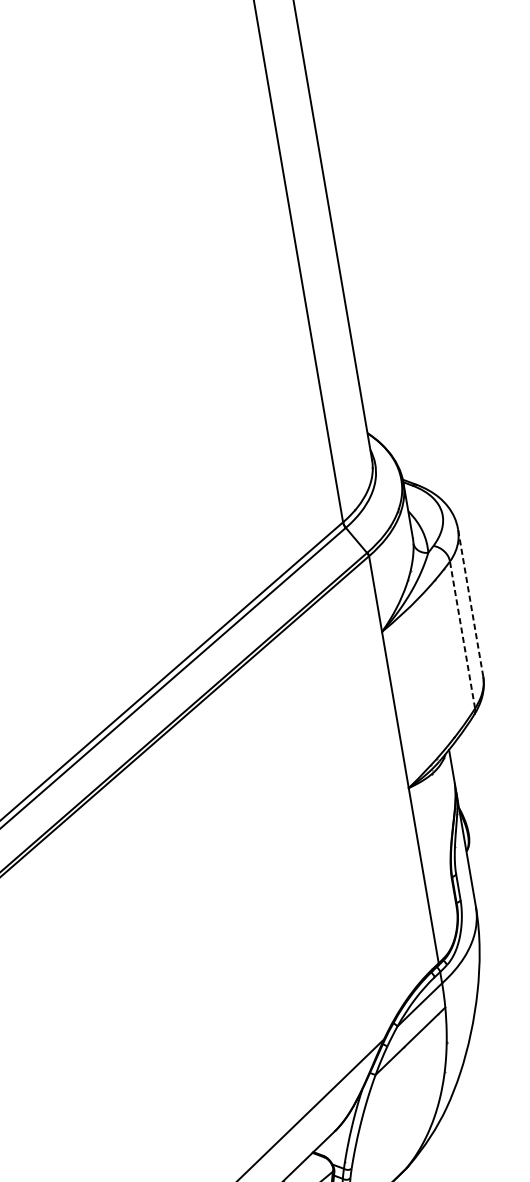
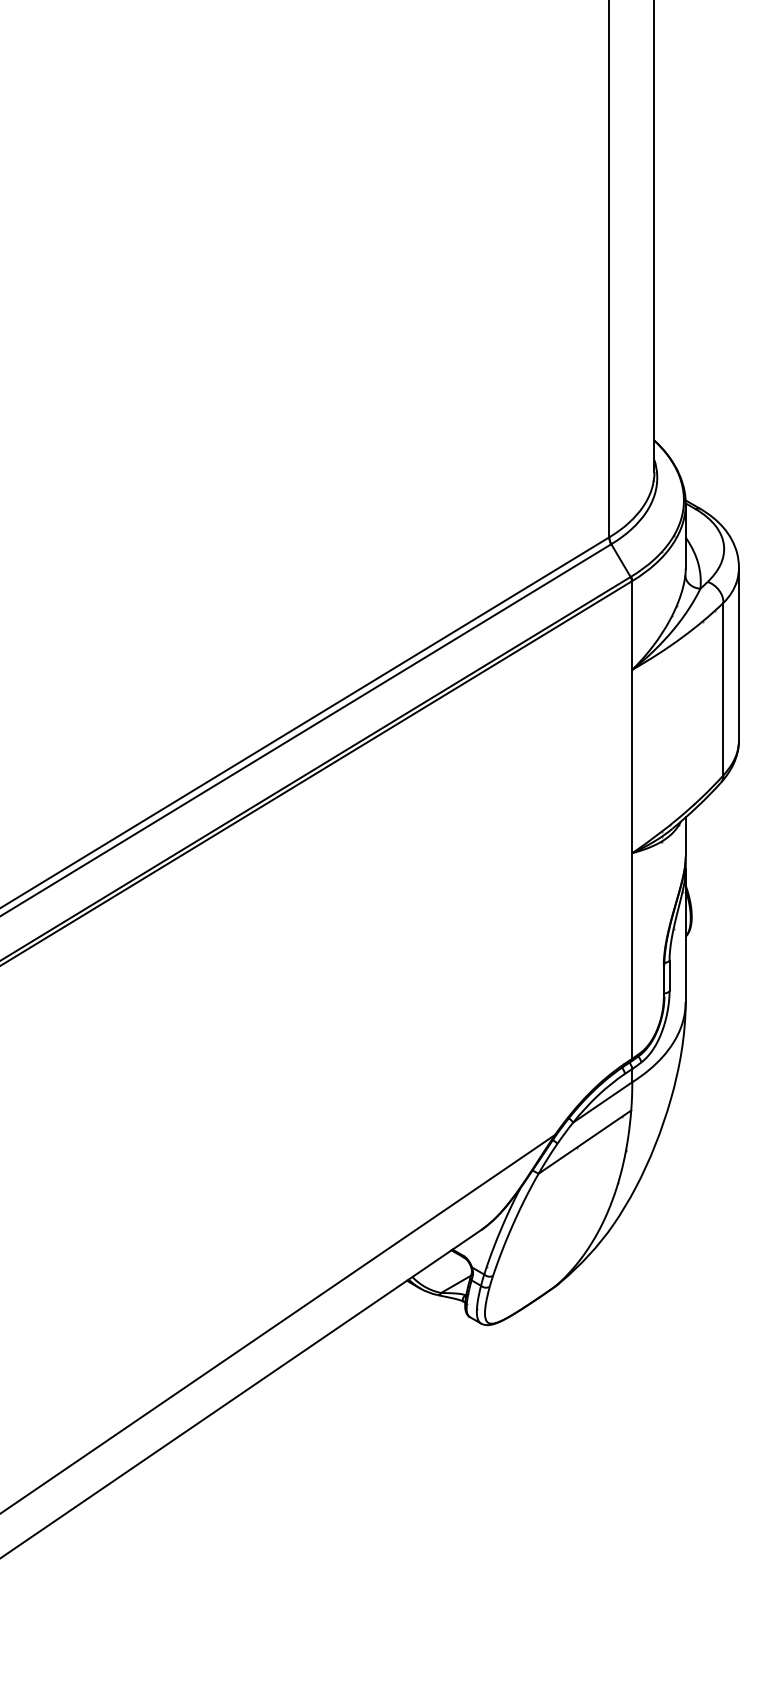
line: (470, 602) -> (738, 653), dashed -> solid
line: (462, 634) -> (723, 688), dashed -> solid

